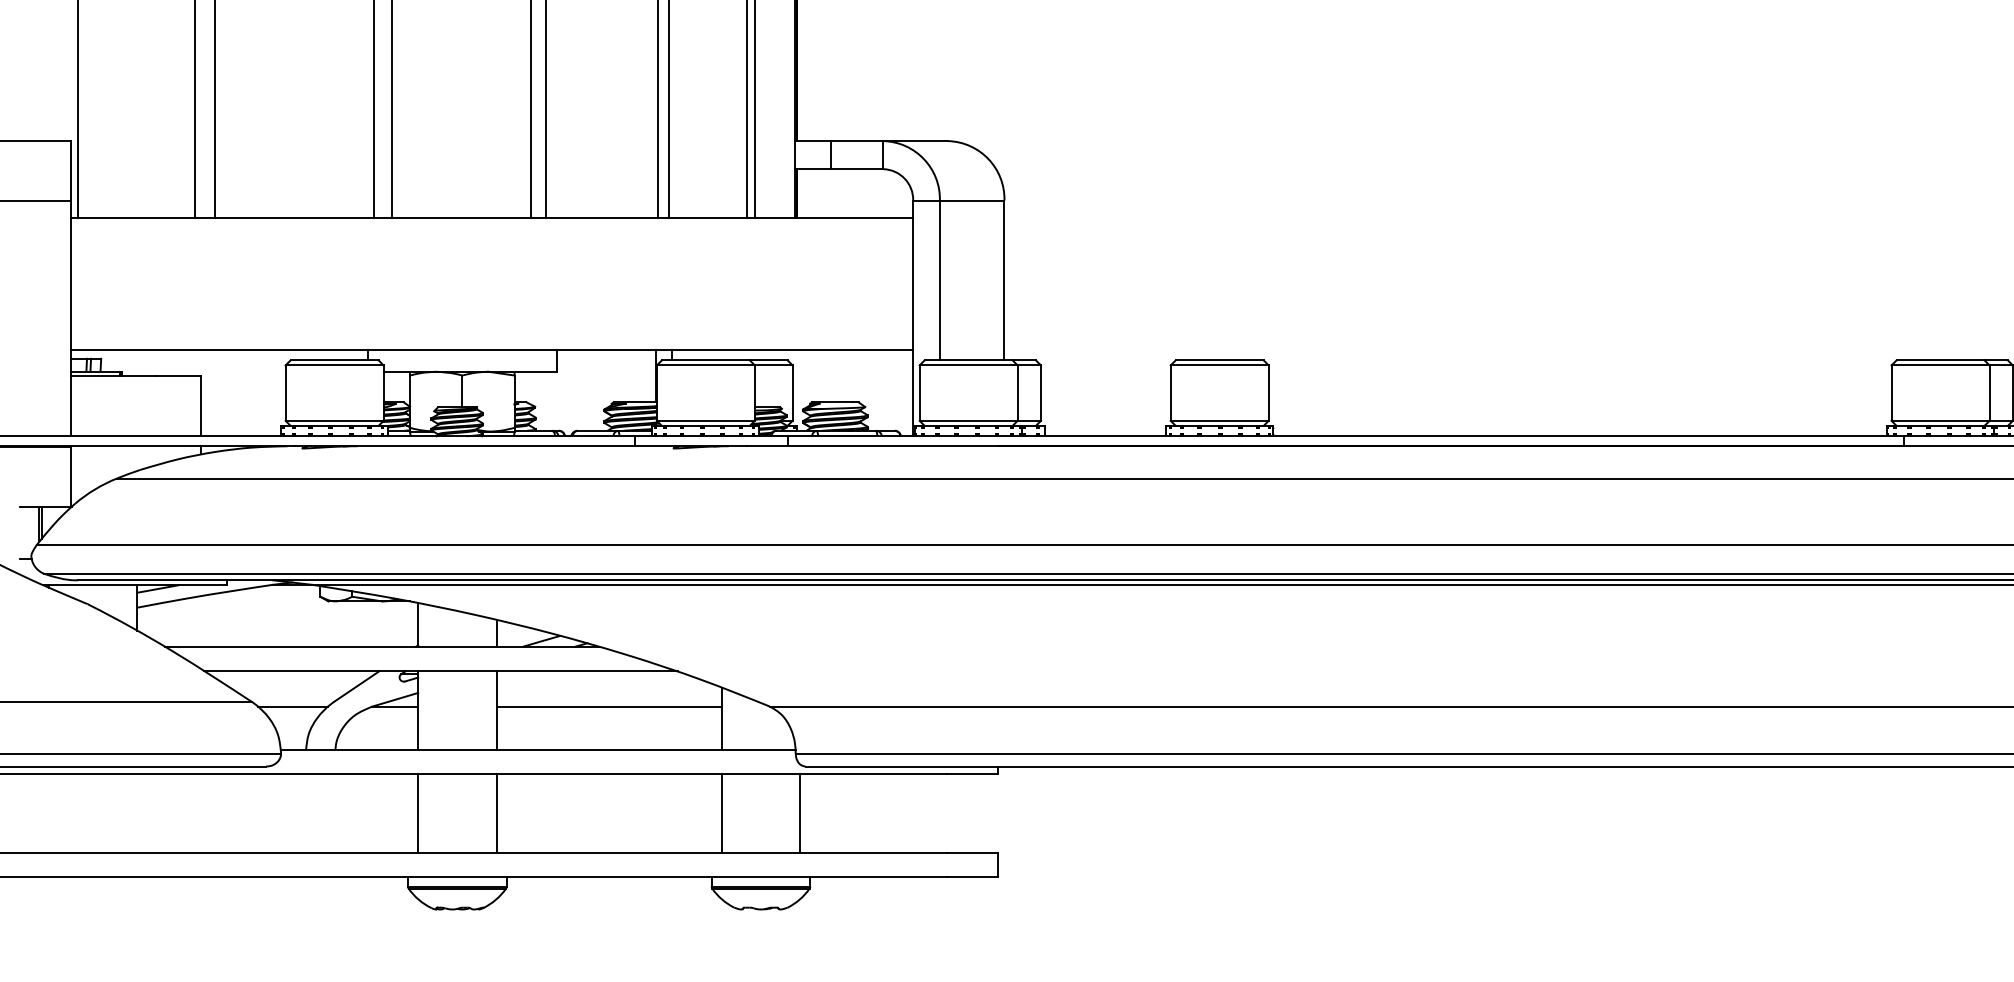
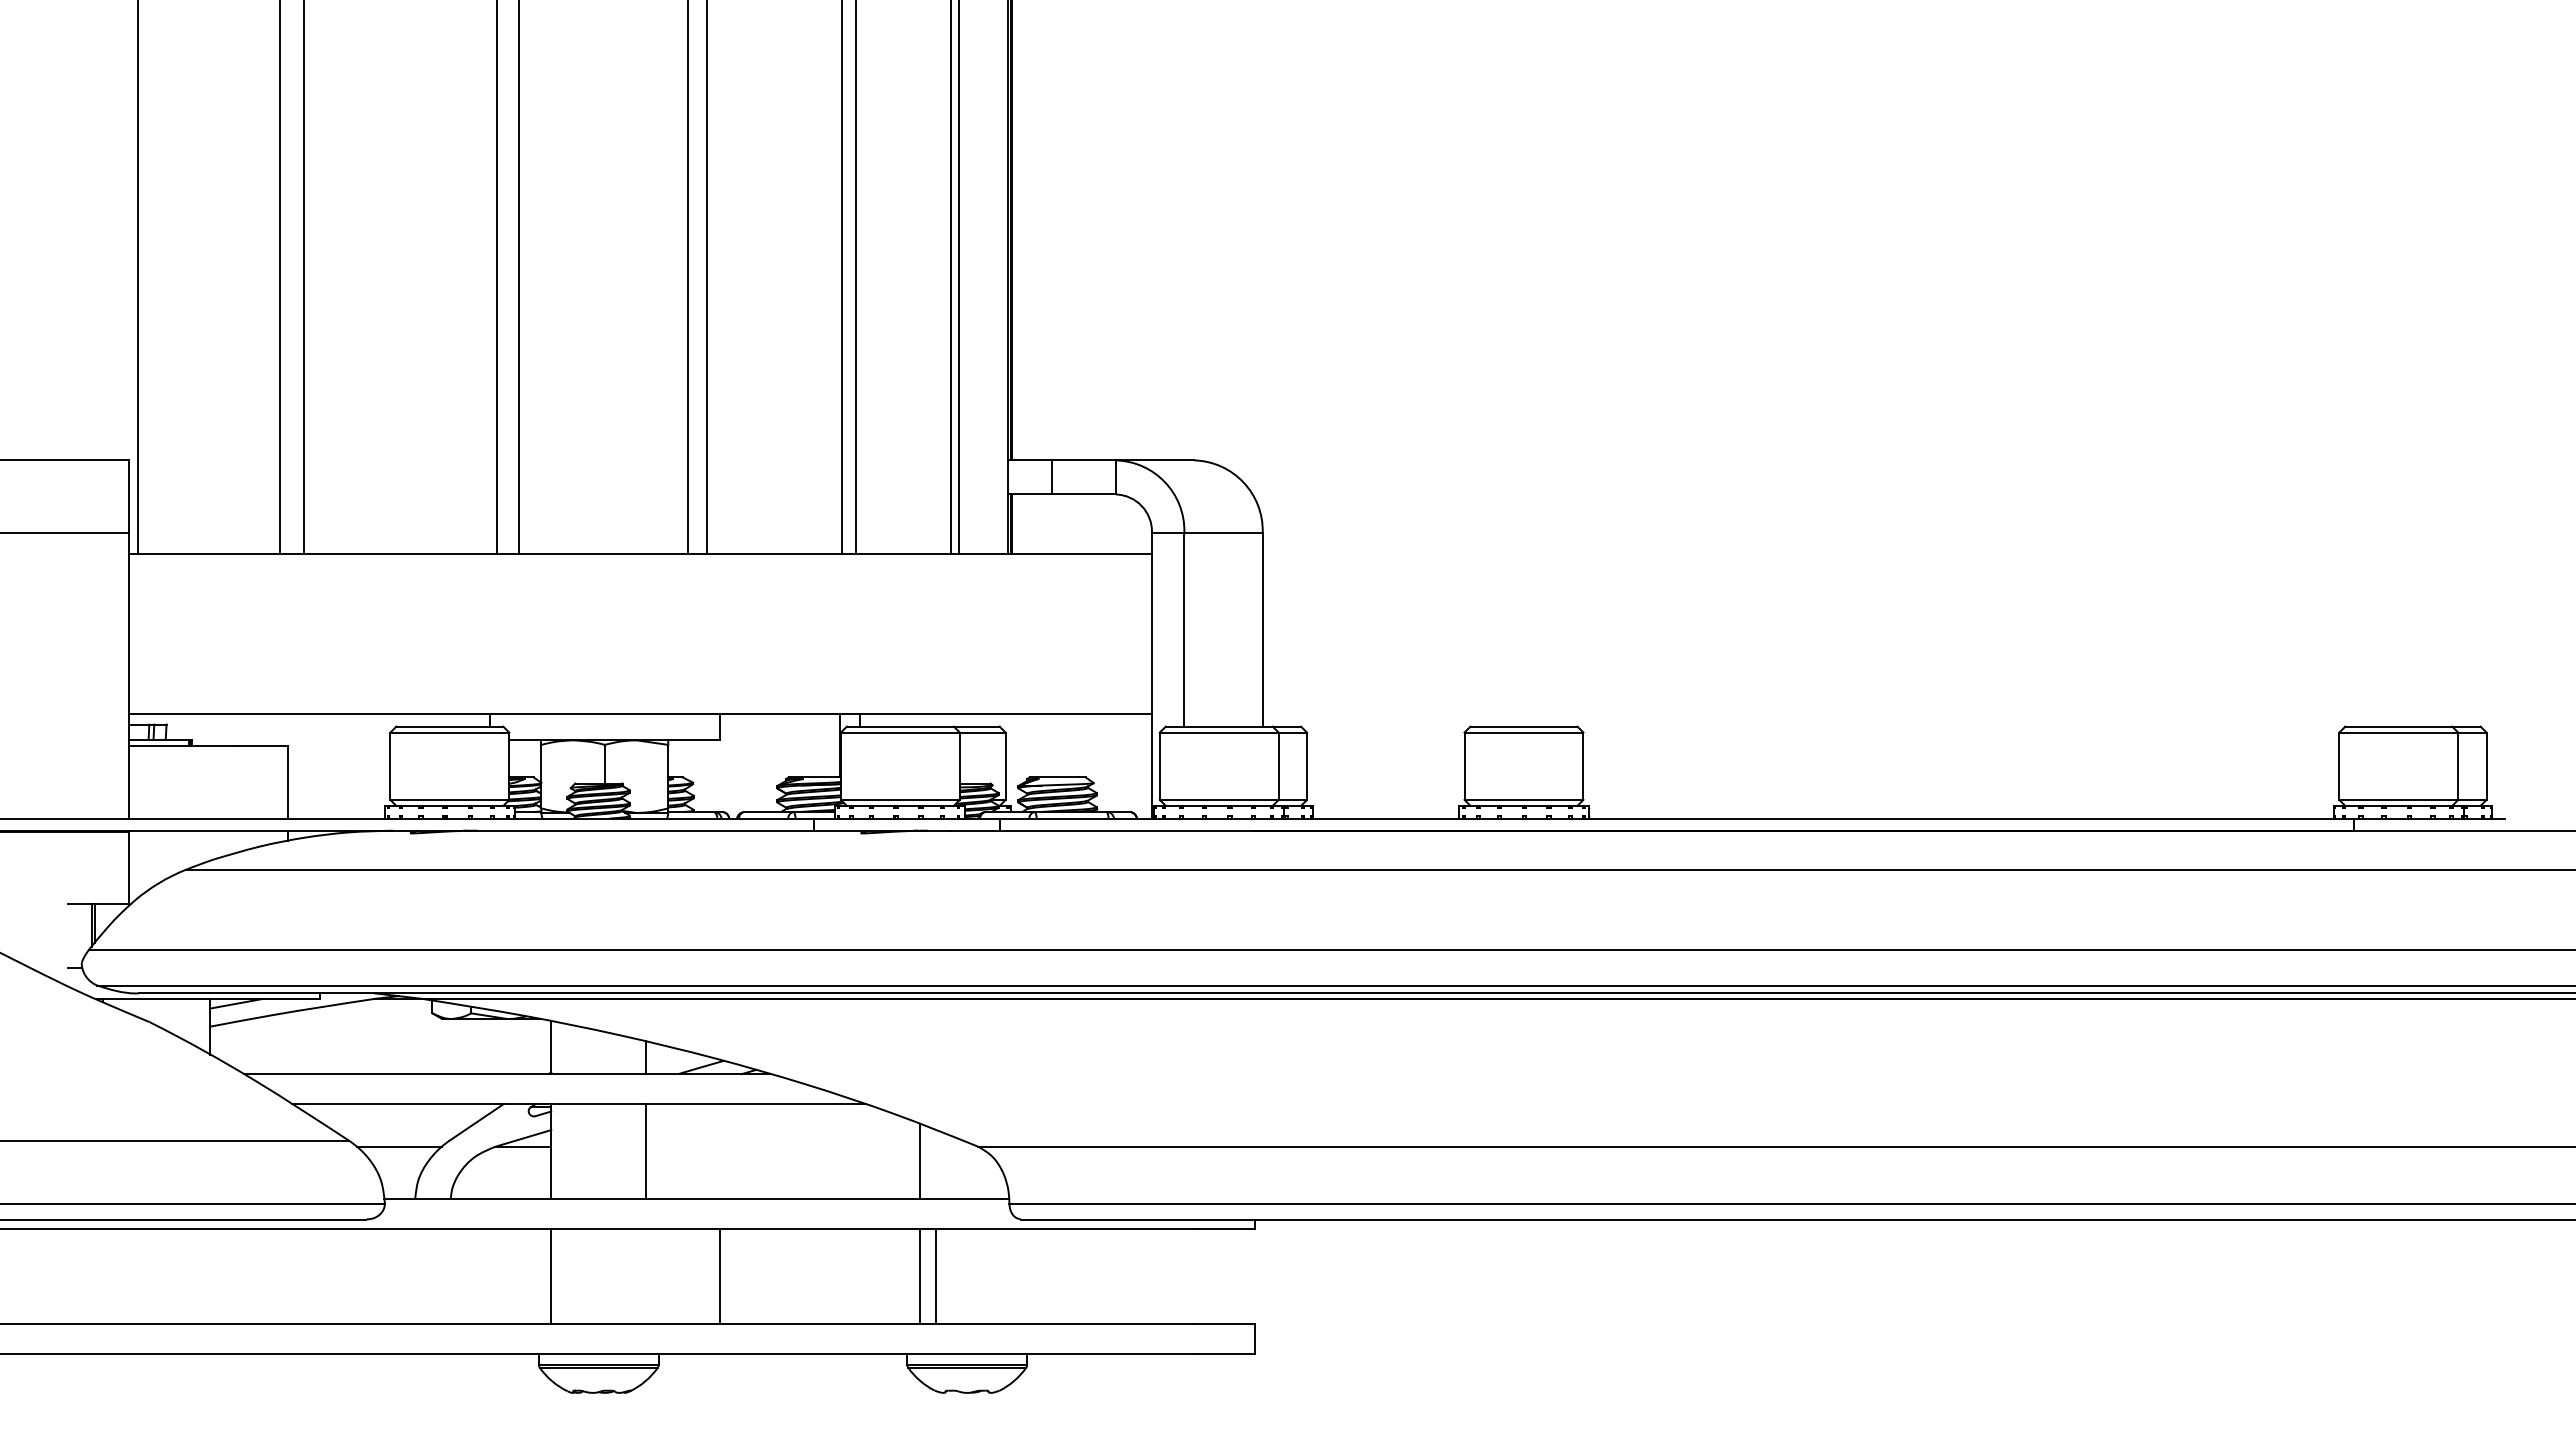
line: (608, 706) -> (782, 1146), removed
line: (496, 813) -> (720, 1276), moved
line: (799, 813) -> (935, 1276), moved

